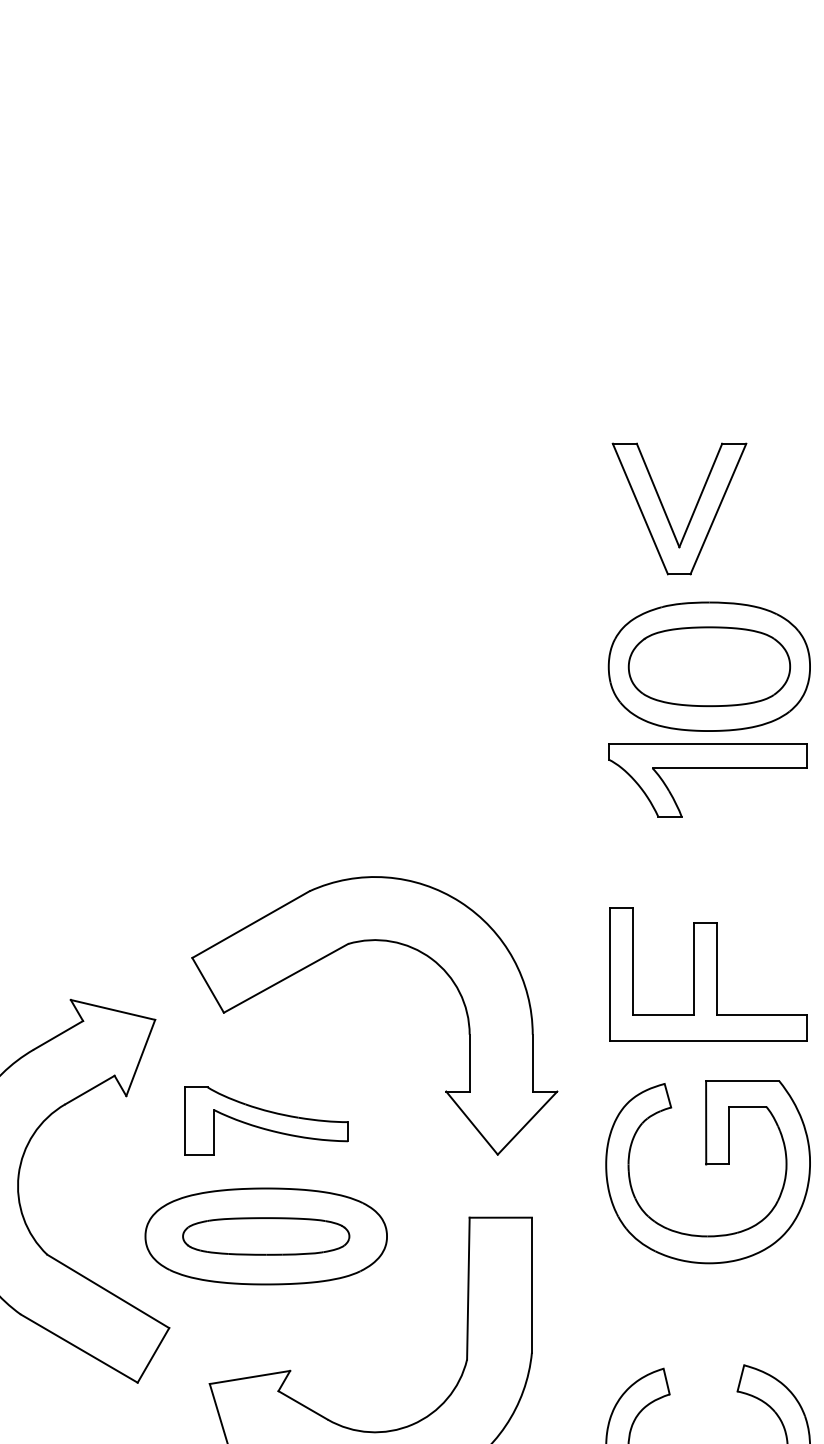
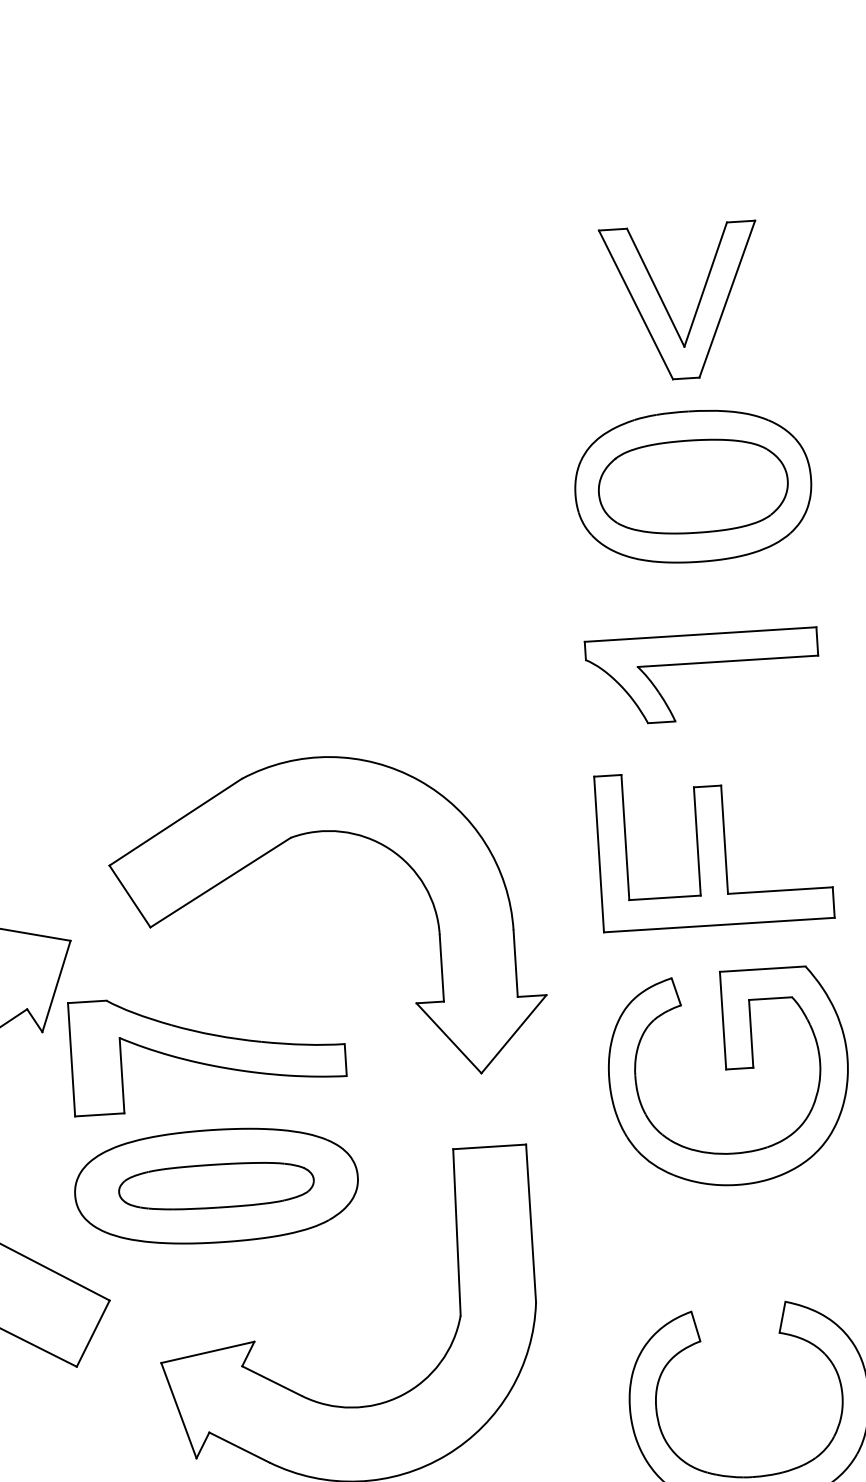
part: (666, 512) -> (666, 307), moved
part: (707, 768) -> (702, 663), moved
part: (266, 1121) -> (208, 1051), size x1.43

